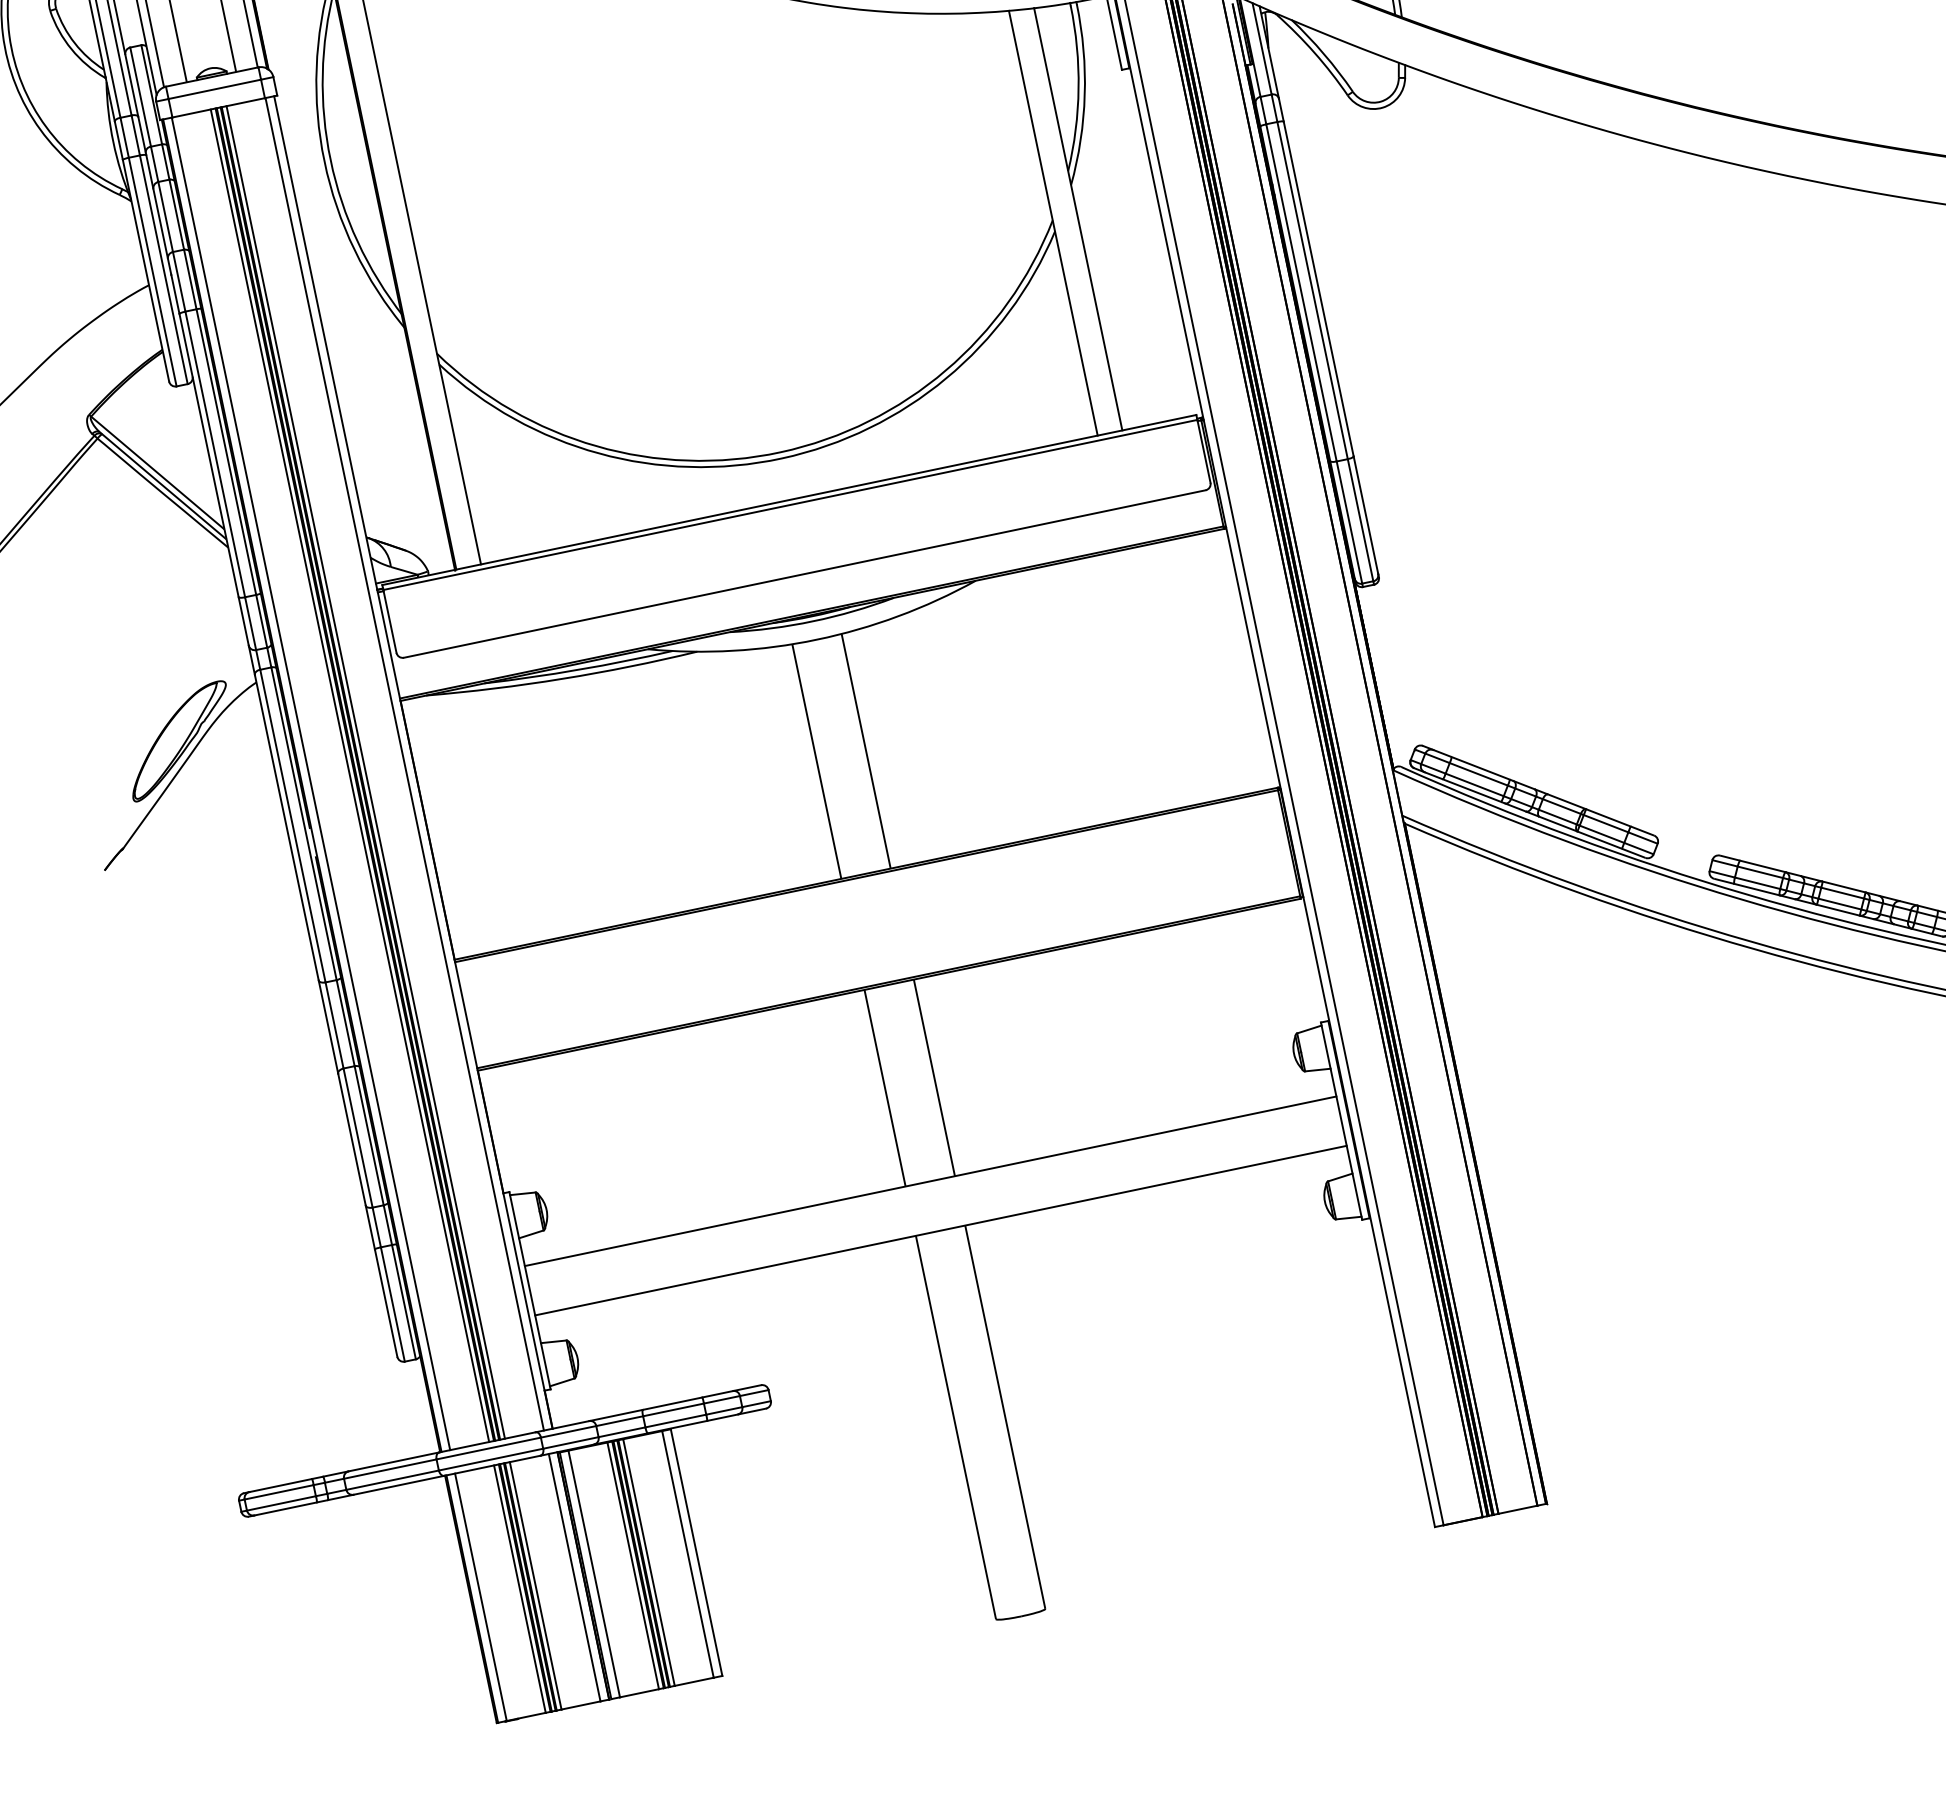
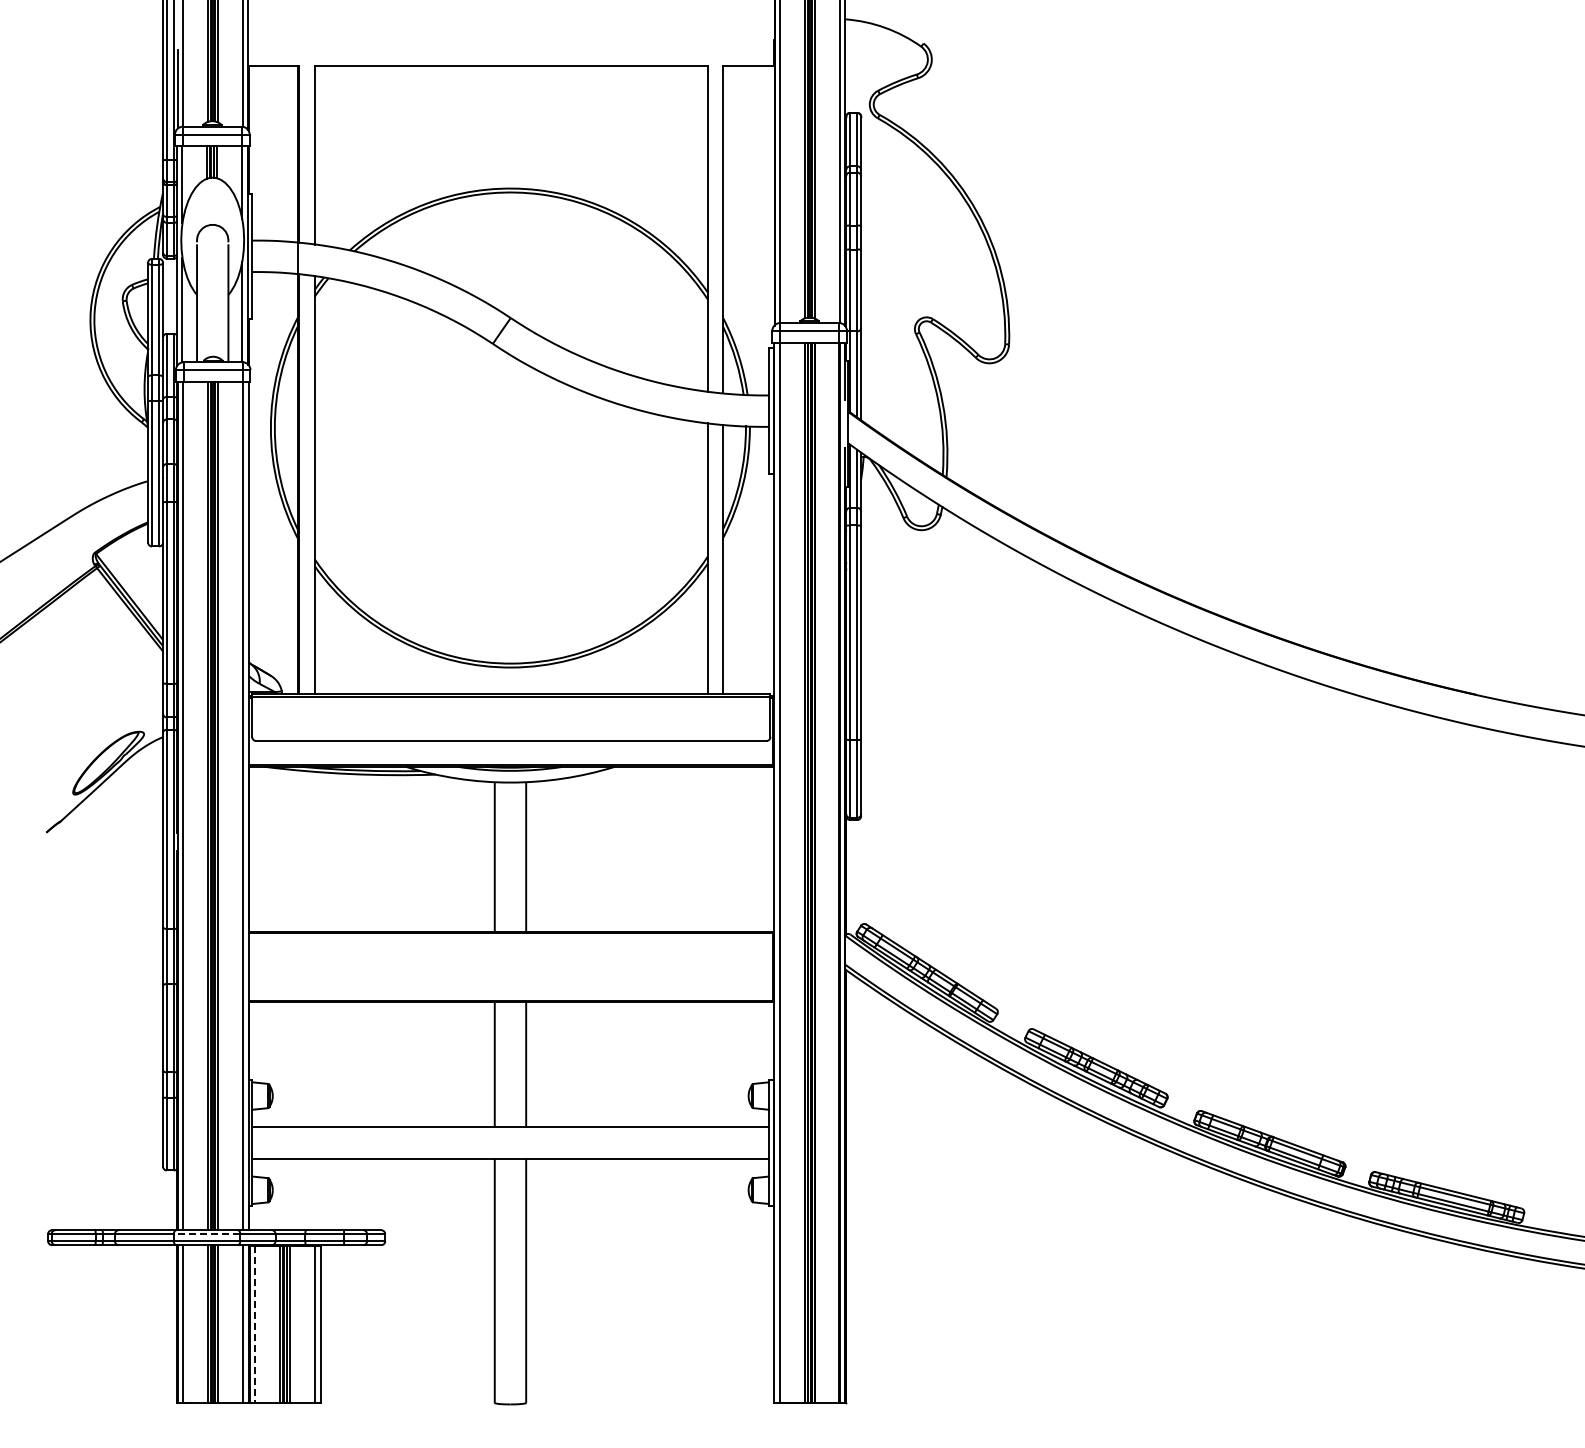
line: (487, 1449) -> (206, 1234), solid -> dashed
line: (594, 1574) -> (255, 1324), solid -> dashed

